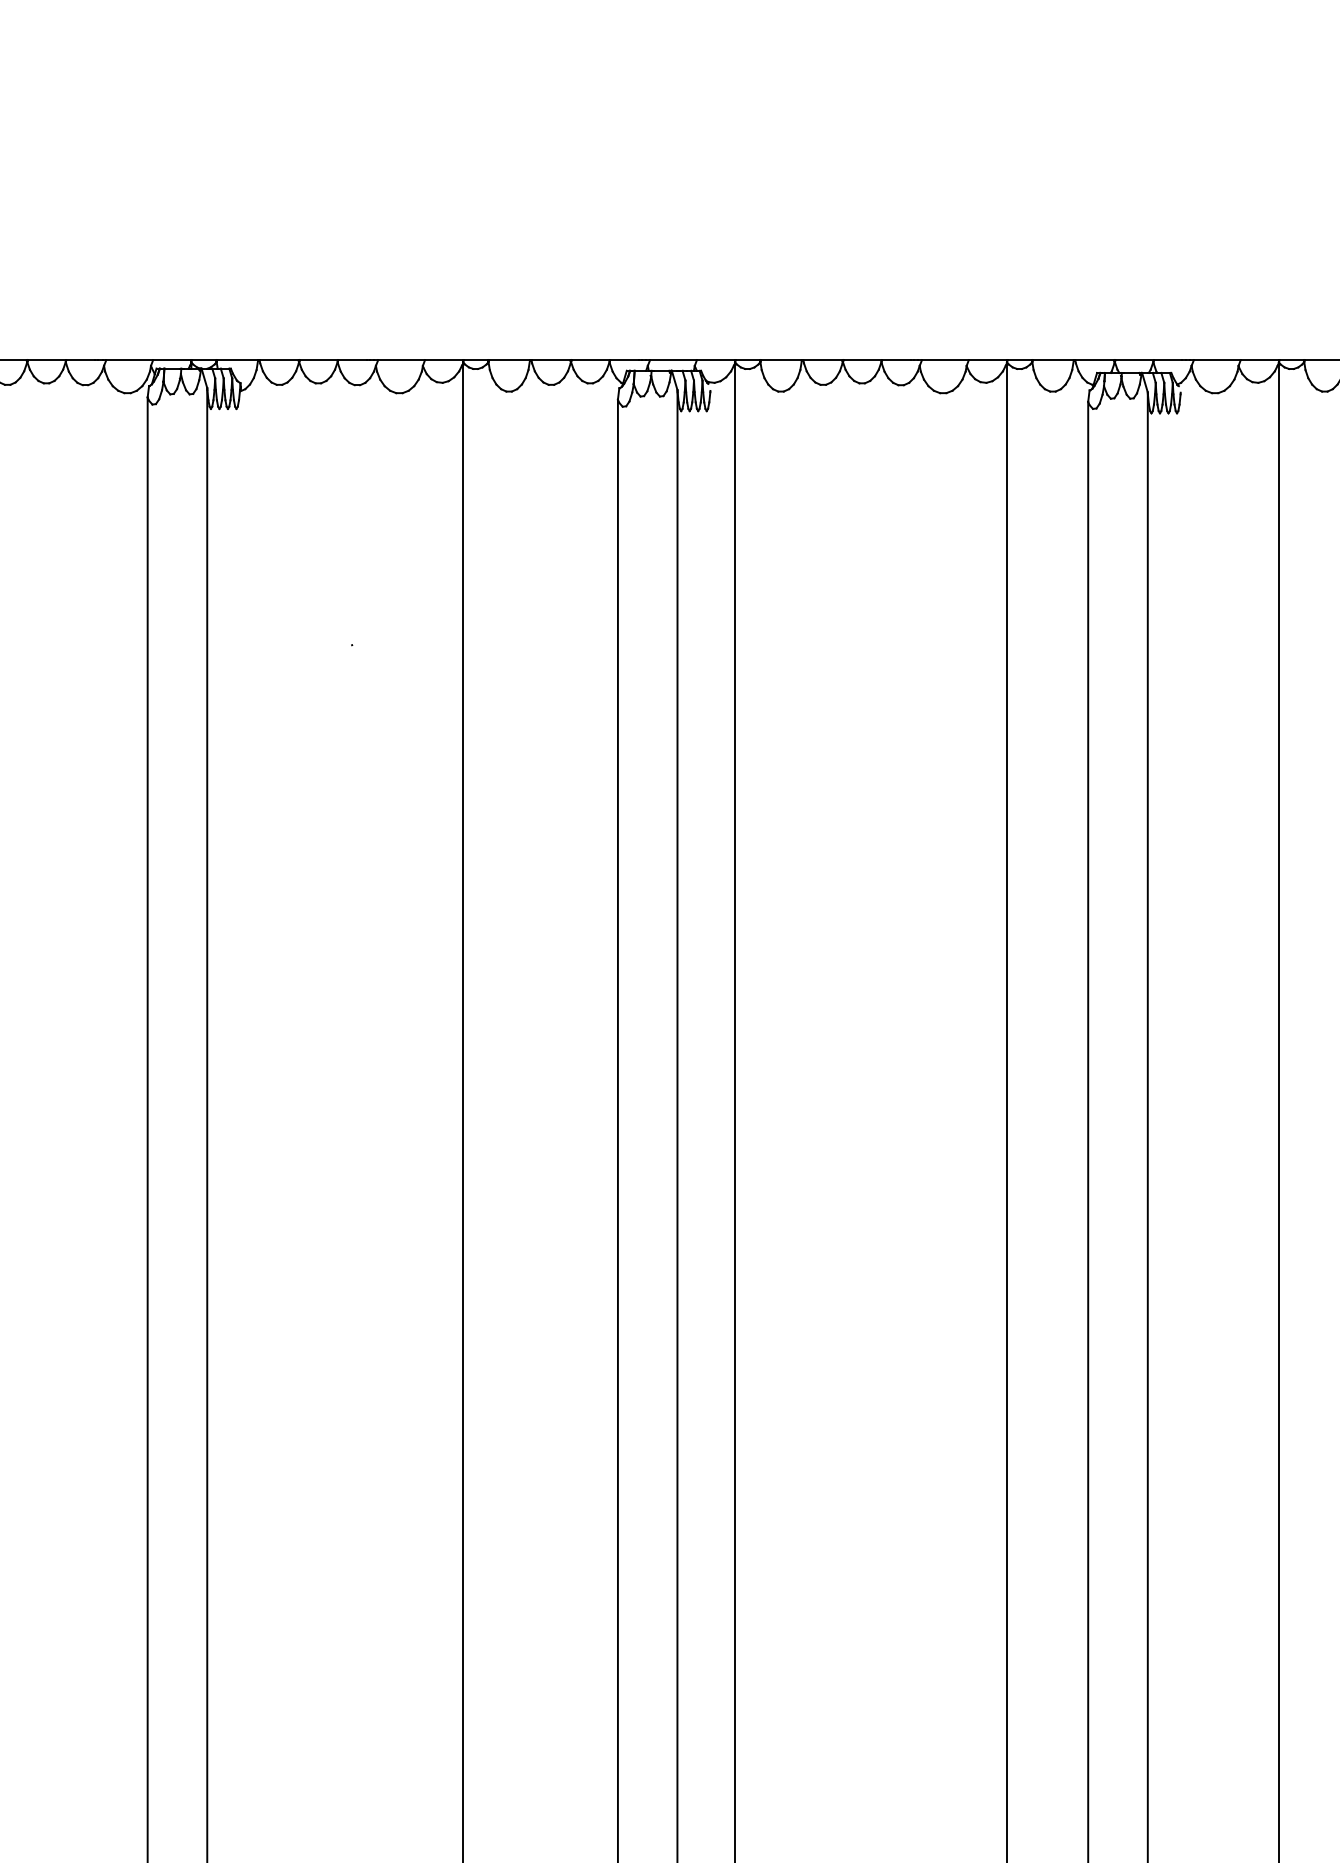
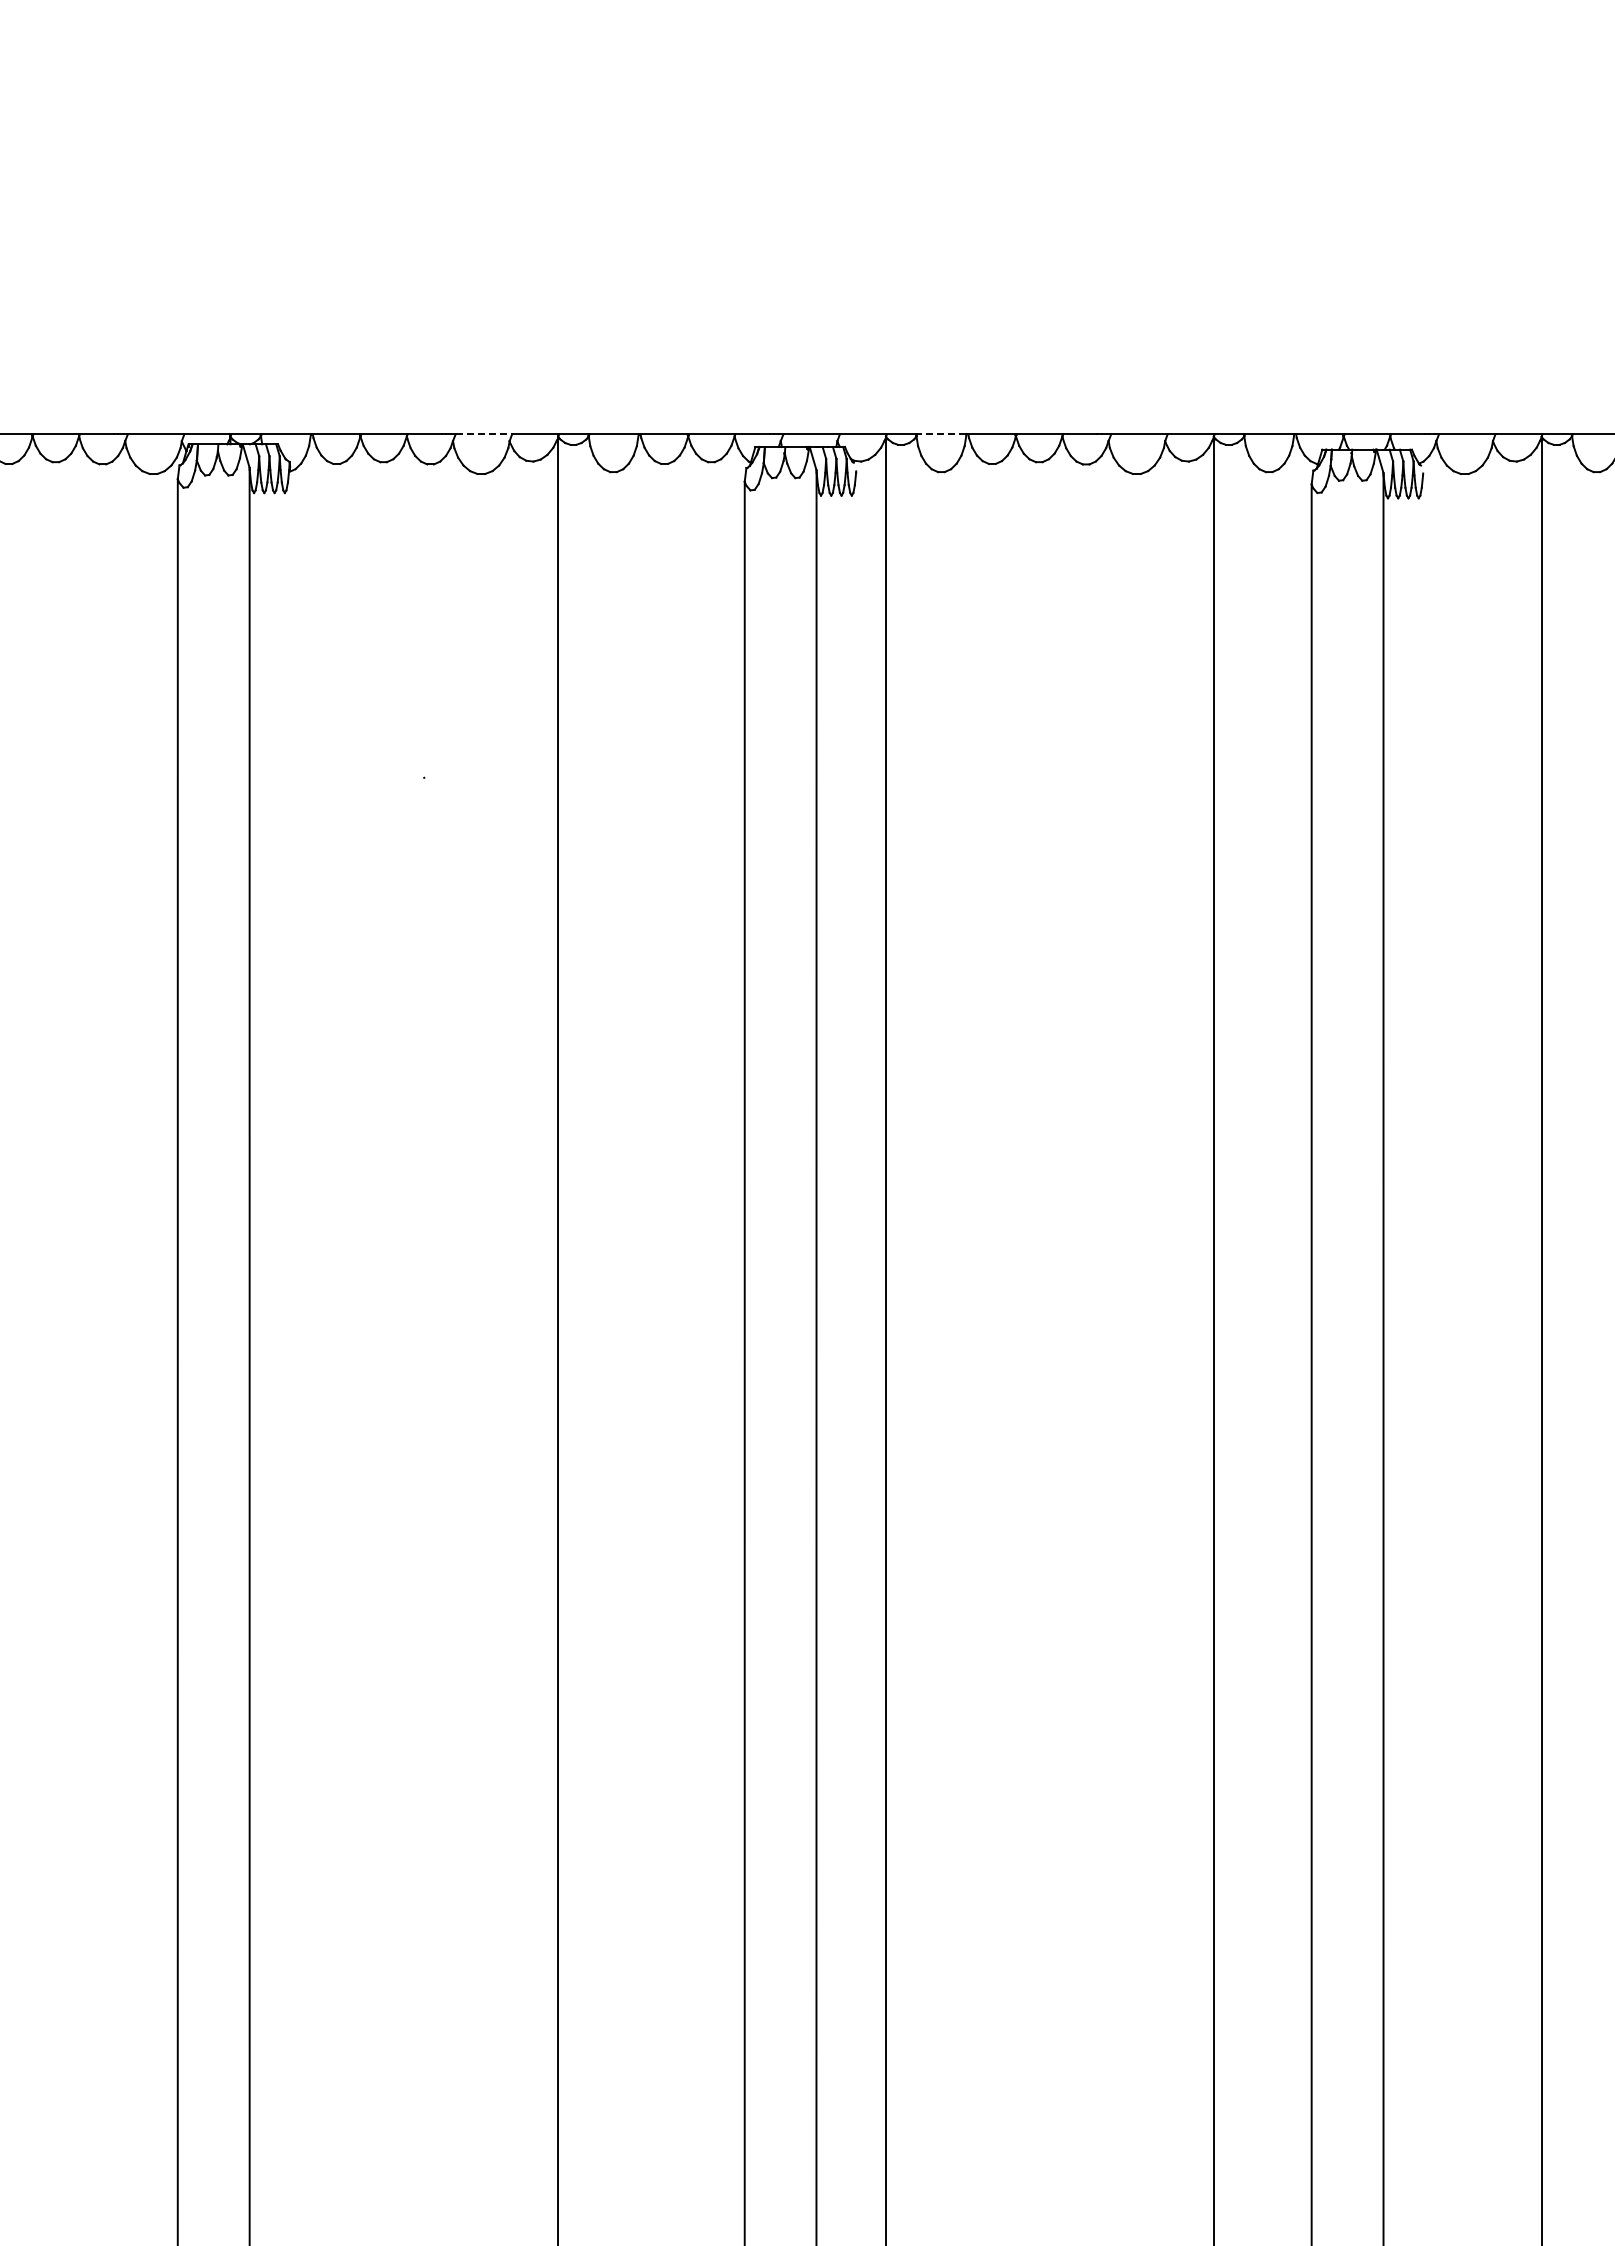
line: (402, 360) -> (484, 434), solid -> dashed
line: (781, 360) -> (941, 434), solid -> dashed

